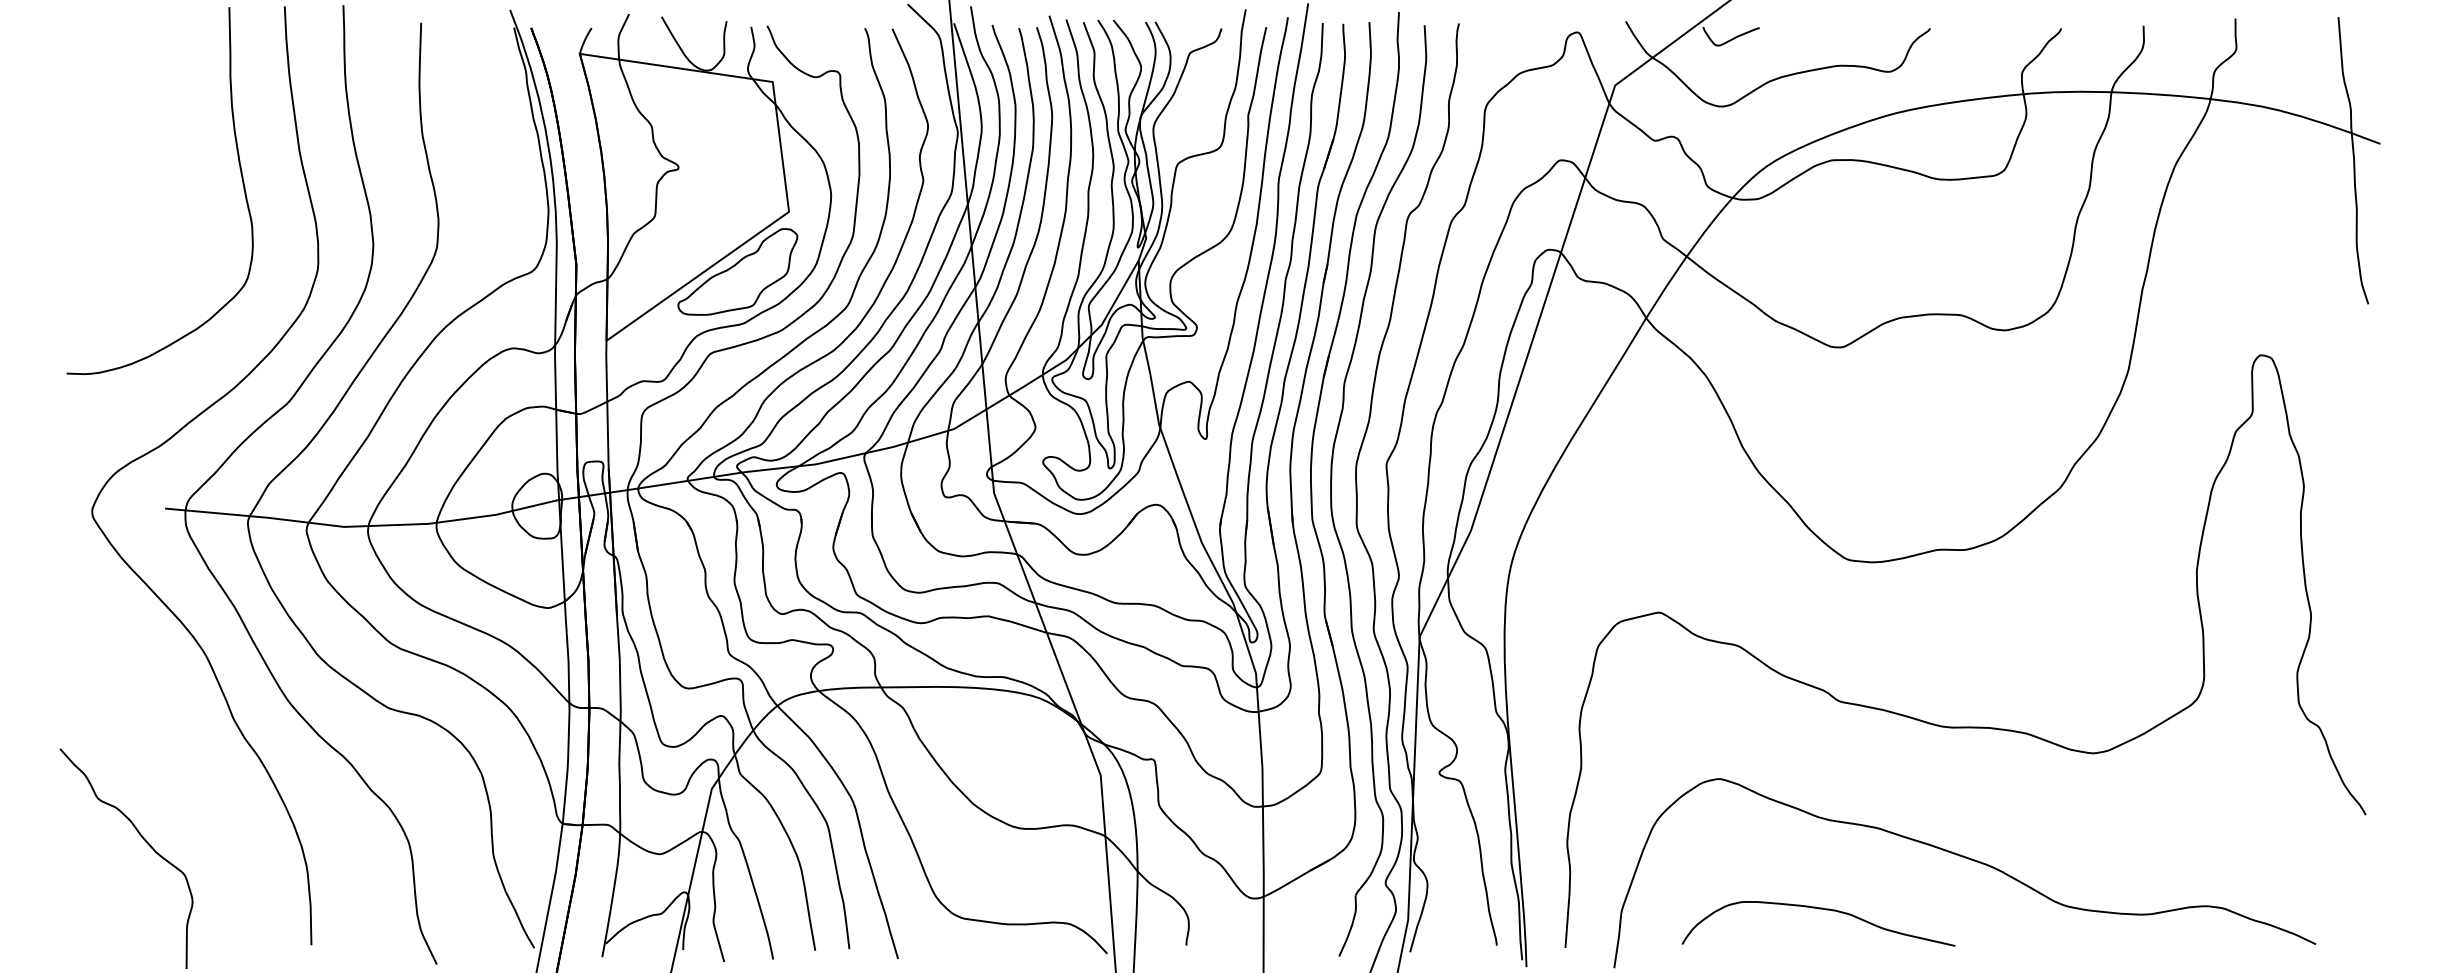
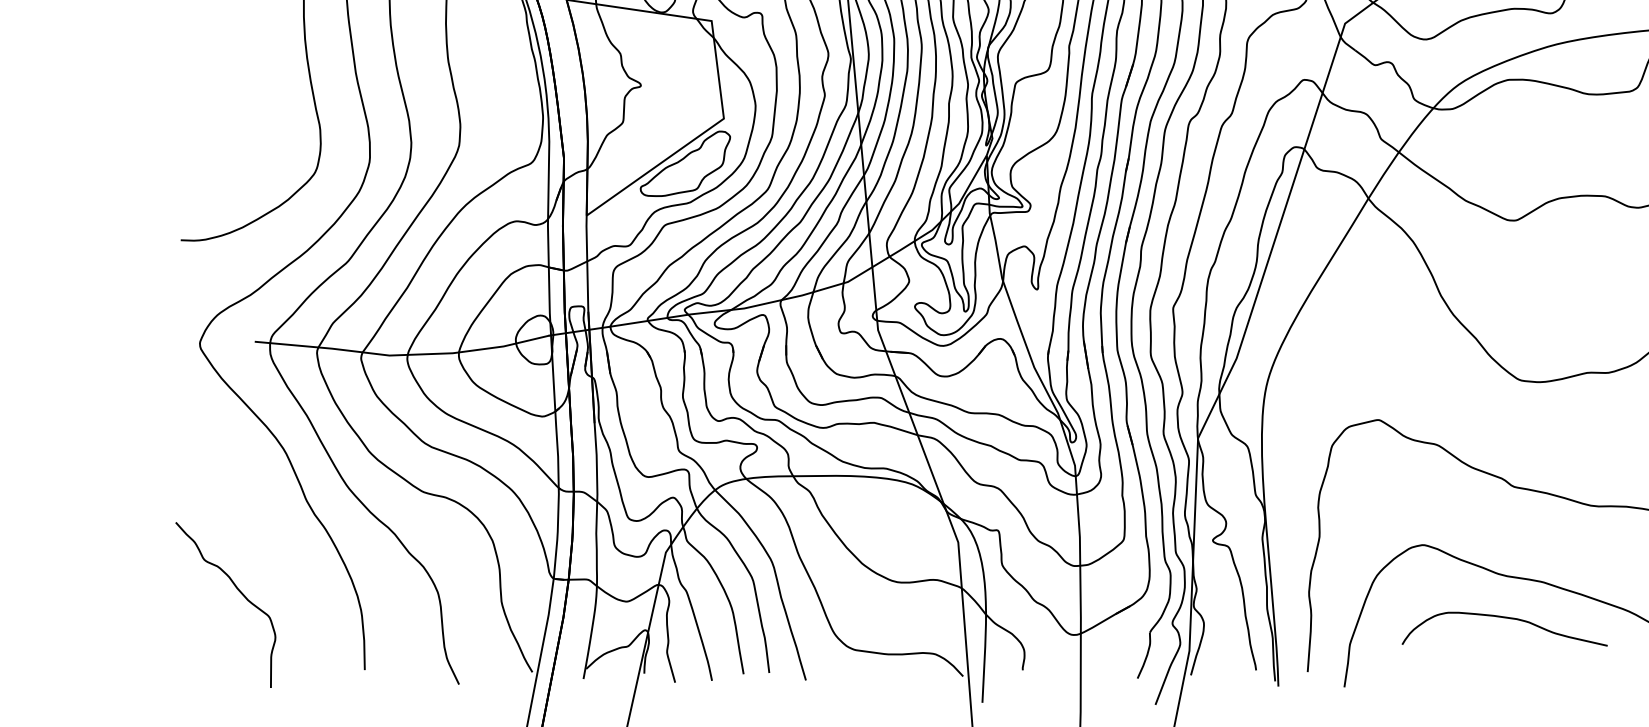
curve: (1818, 909) -> (1504, 618), moved

